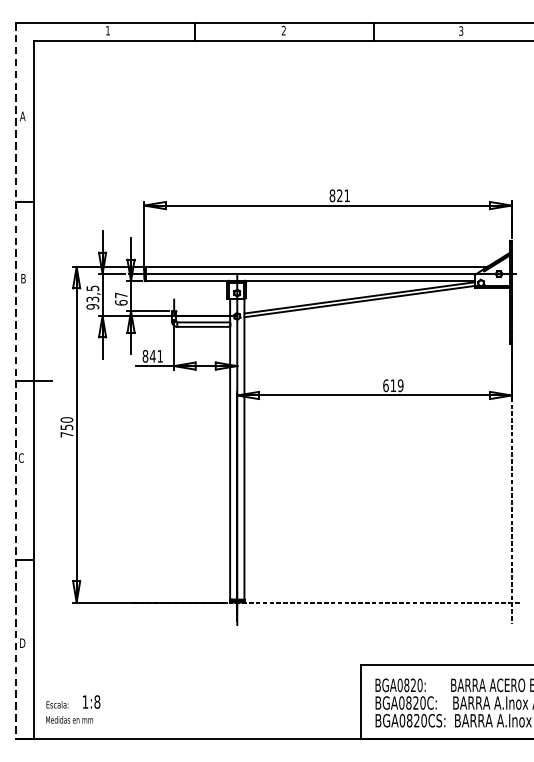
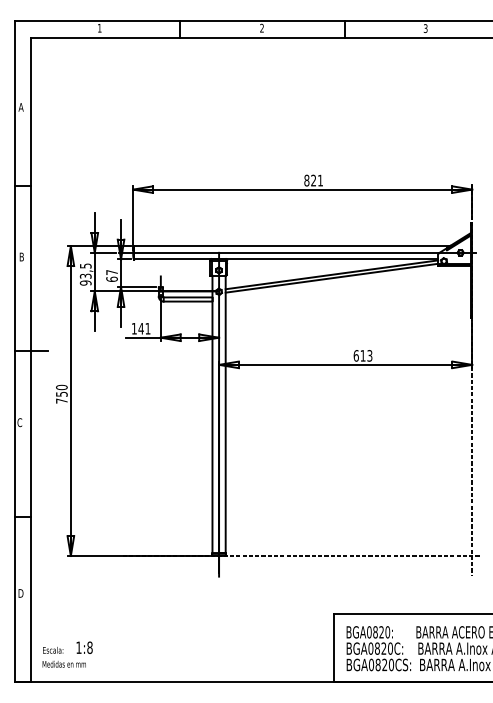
text: (144, 356) -> (133, 328), 841 -> 141
line: (15, 381) -> (14, 351), dashed -> solid
text: (400, 385) -> (369, 355), 619 -> 613

